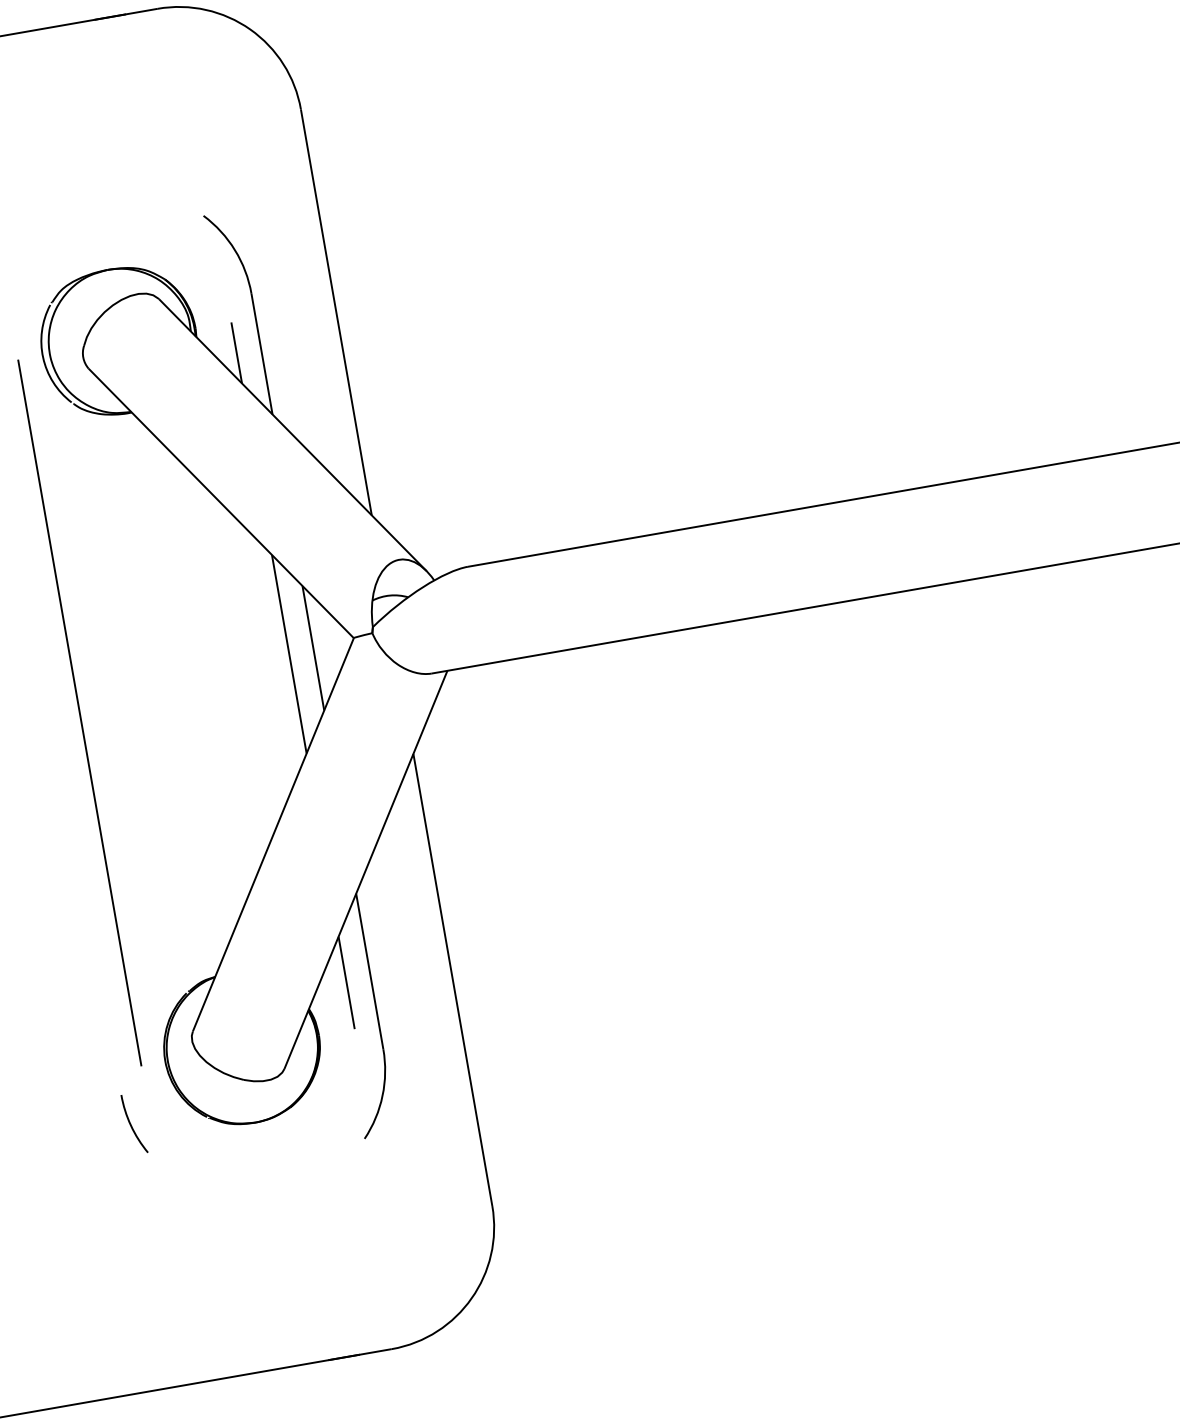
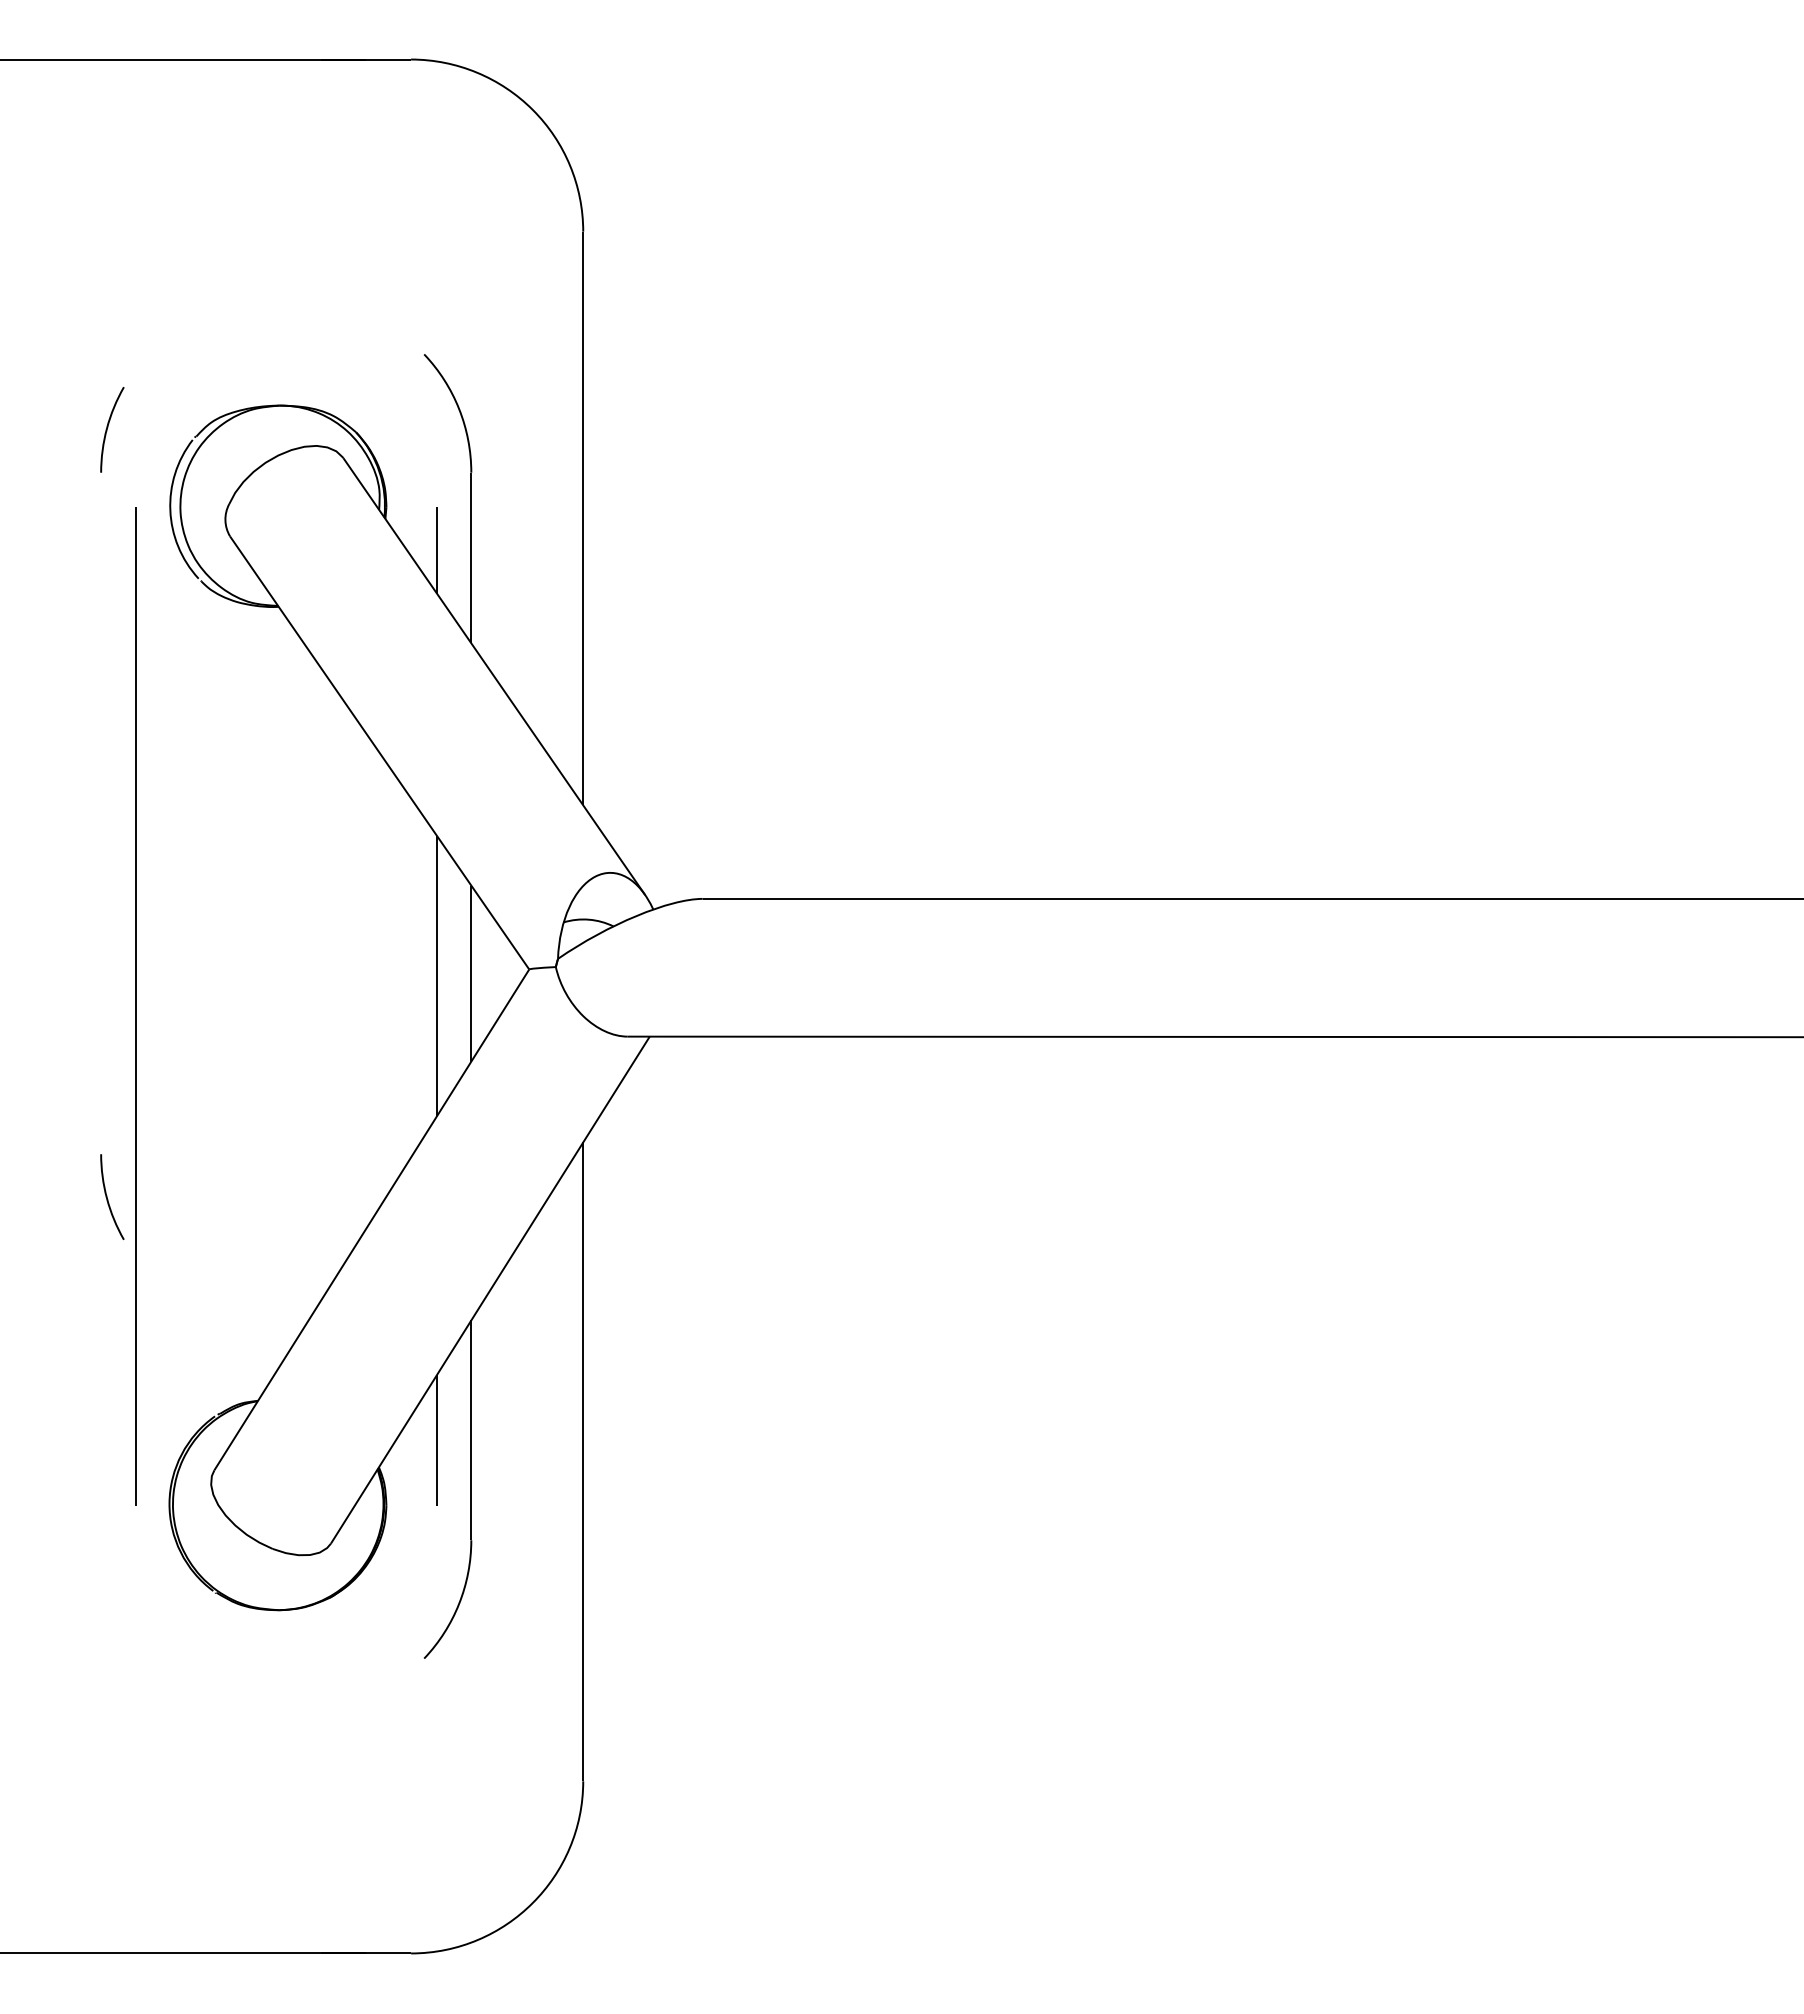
curve: (131, 1124) -> (107, 1196), moved

